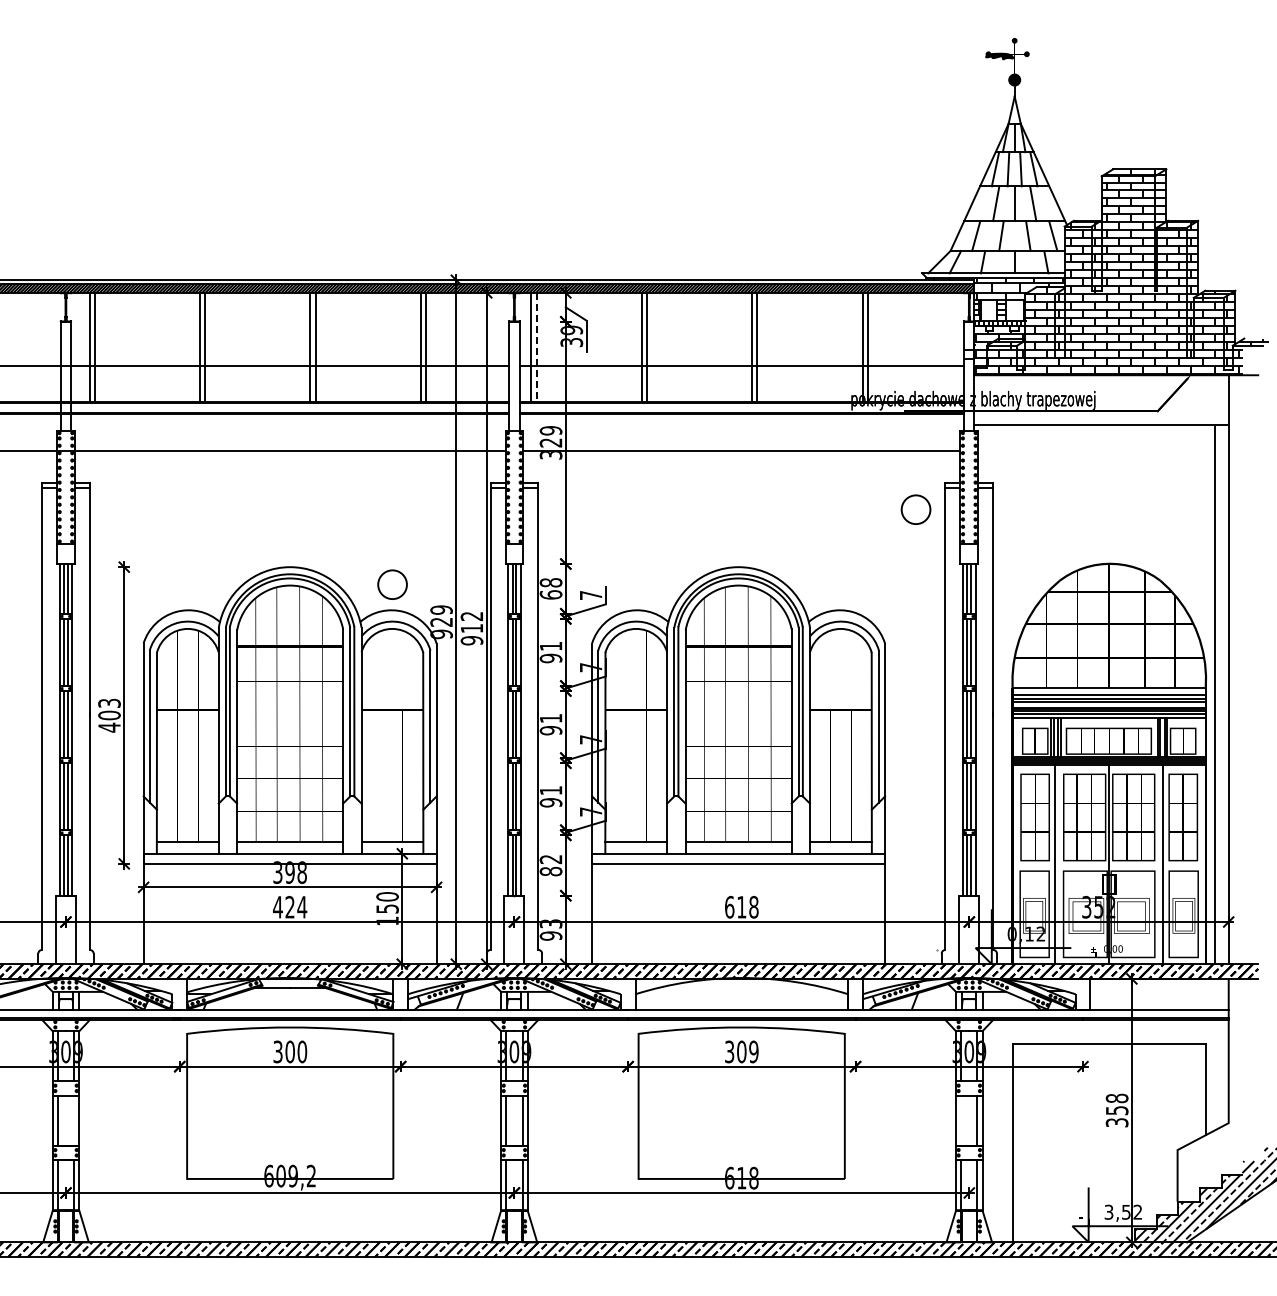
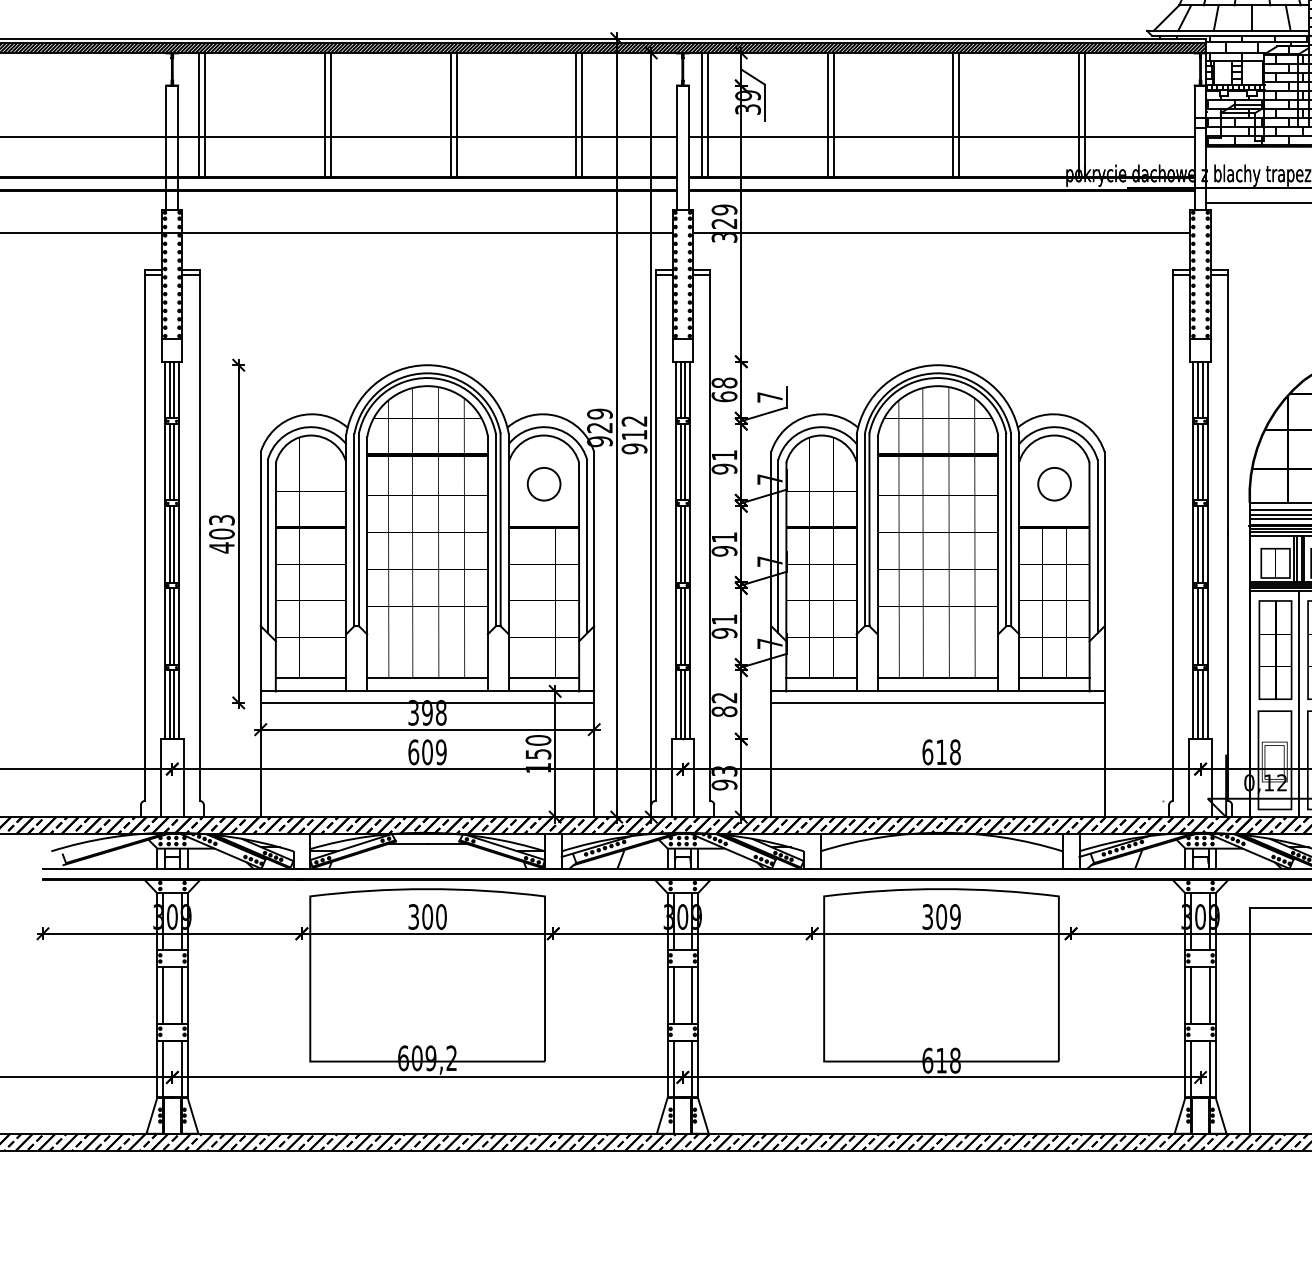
line: (536, 347) -> (707, 115), dashed -> solid
circle: (915, 509) -> (1053, 483), moved
circle: (392, 584) -> (544, 483), moved
text: (290, 906) -> (427, 751), 424 -> 609
line: (74, 1120) -> (182, 995), added
line: (961, 1120) -> (1191, 995), added

